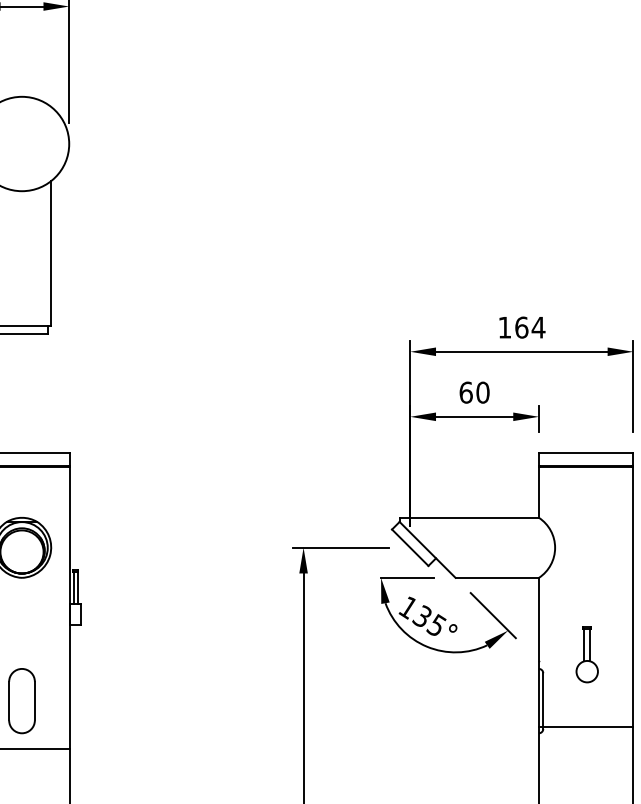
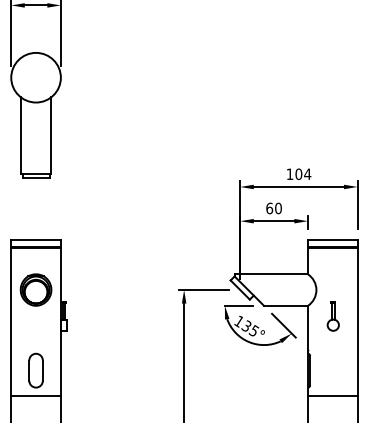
text: (521, 326) -> (298, 173), 164 -> 104
part: (585, 655) -> (332, 316), moved
line: (585, 727) -> (332, 396), moved

